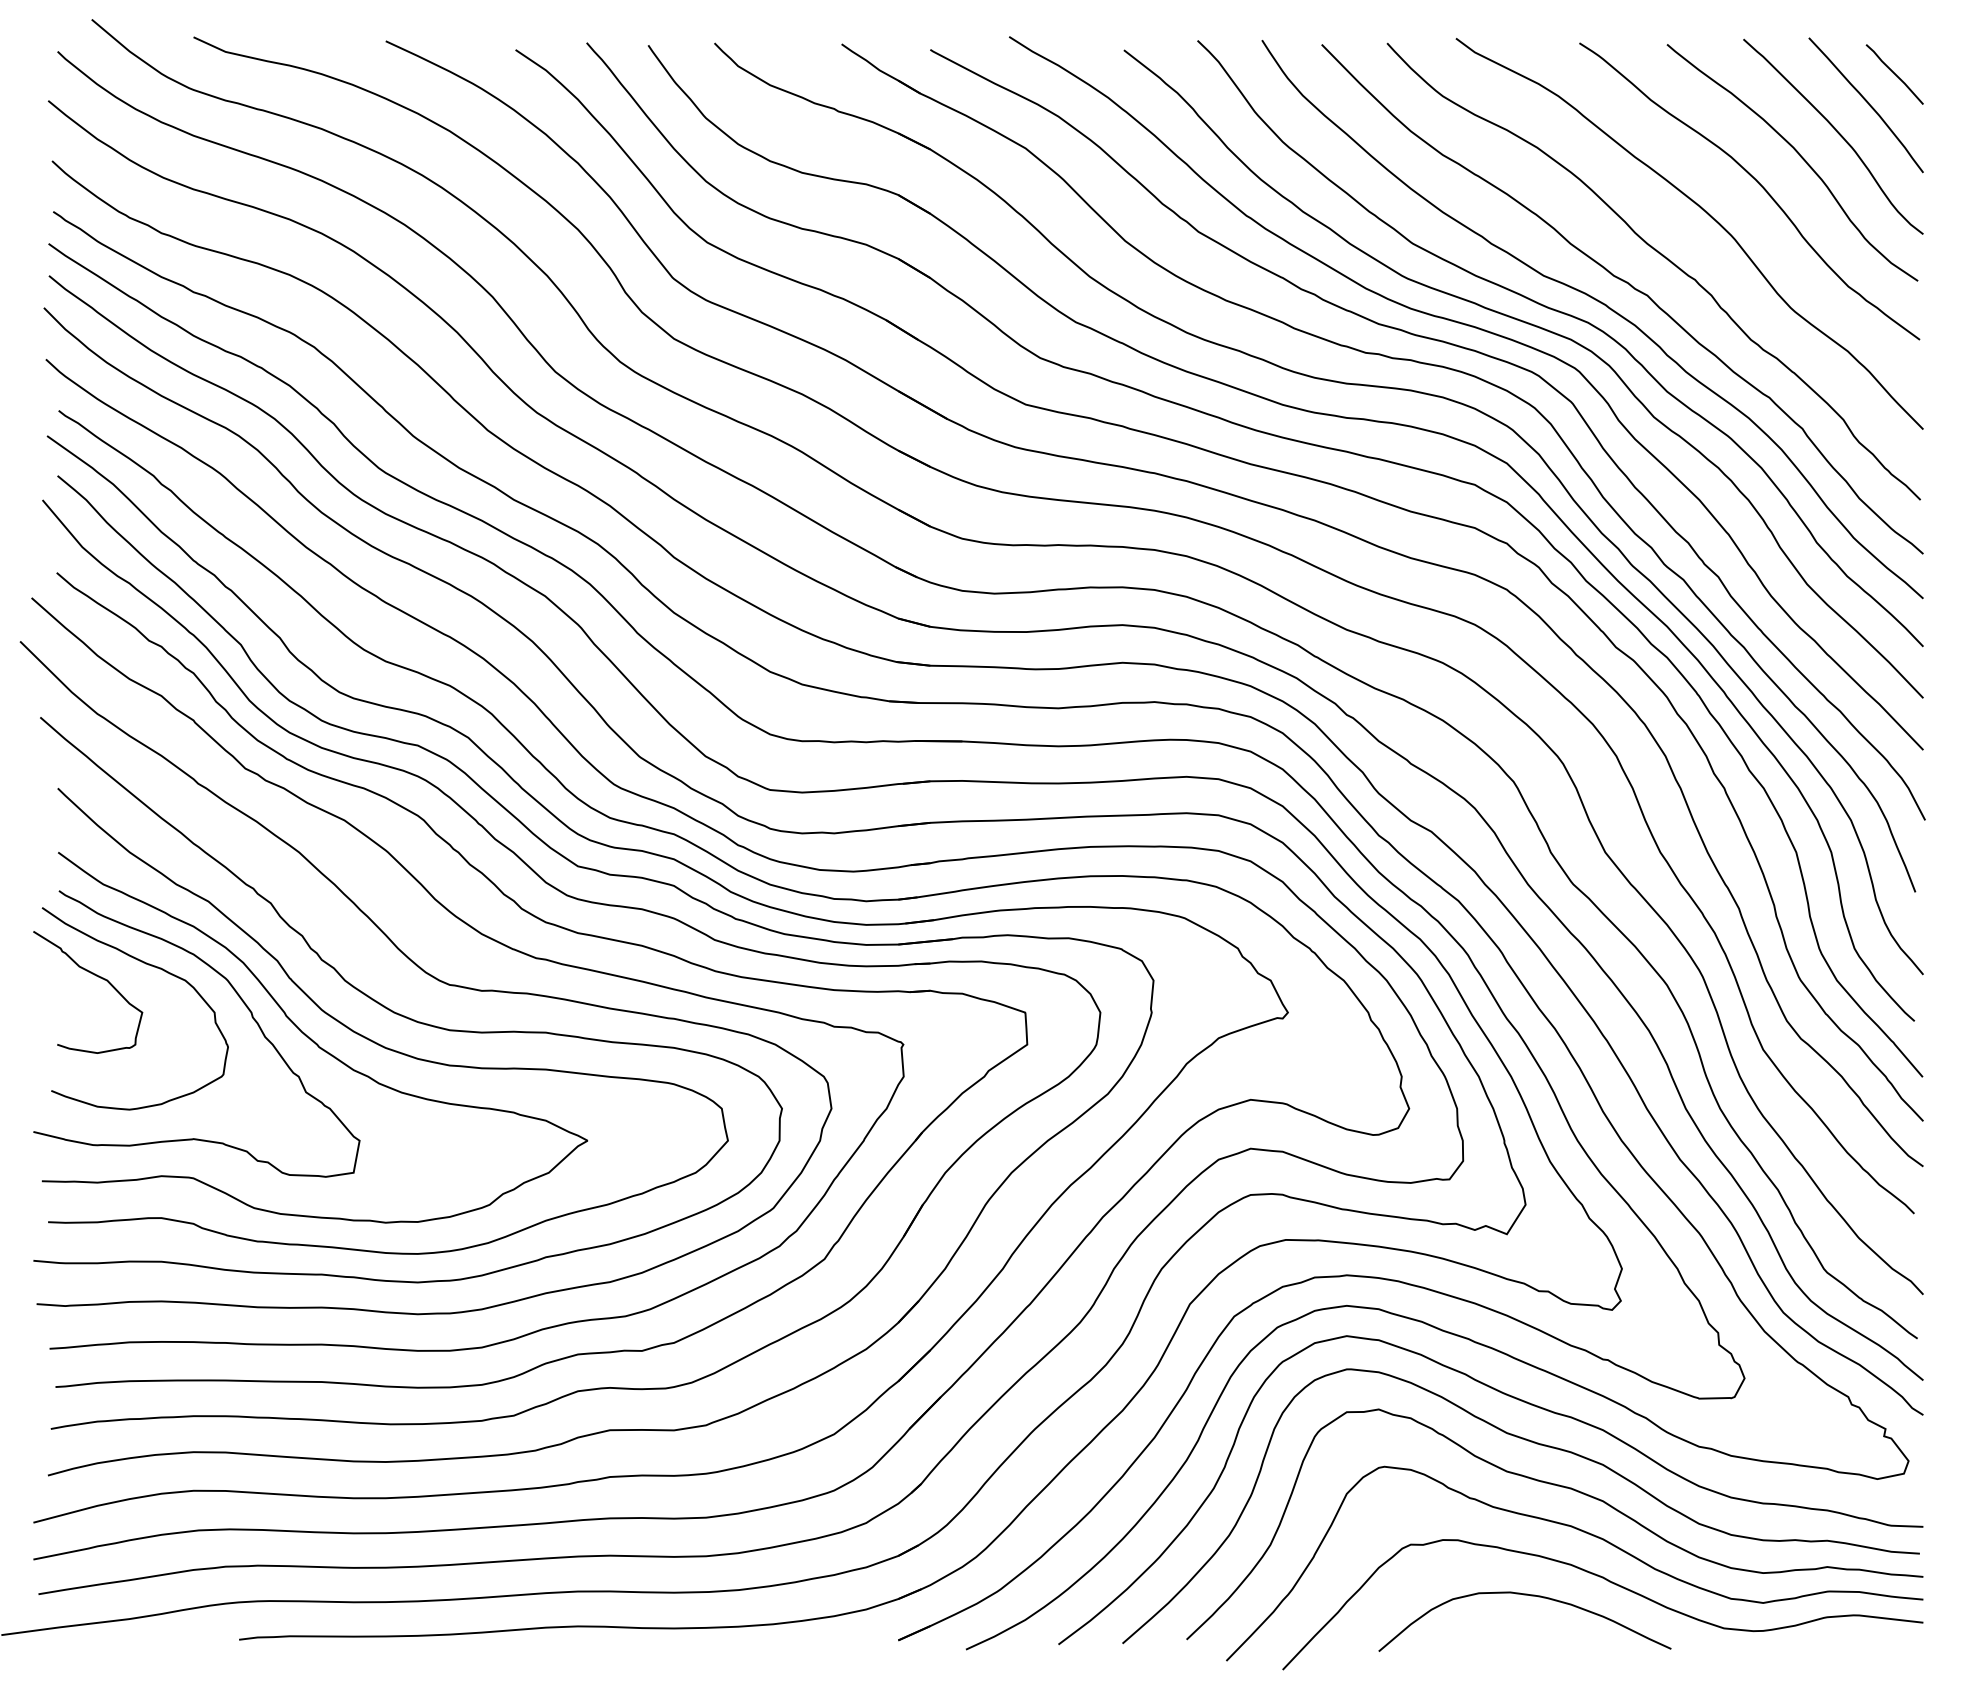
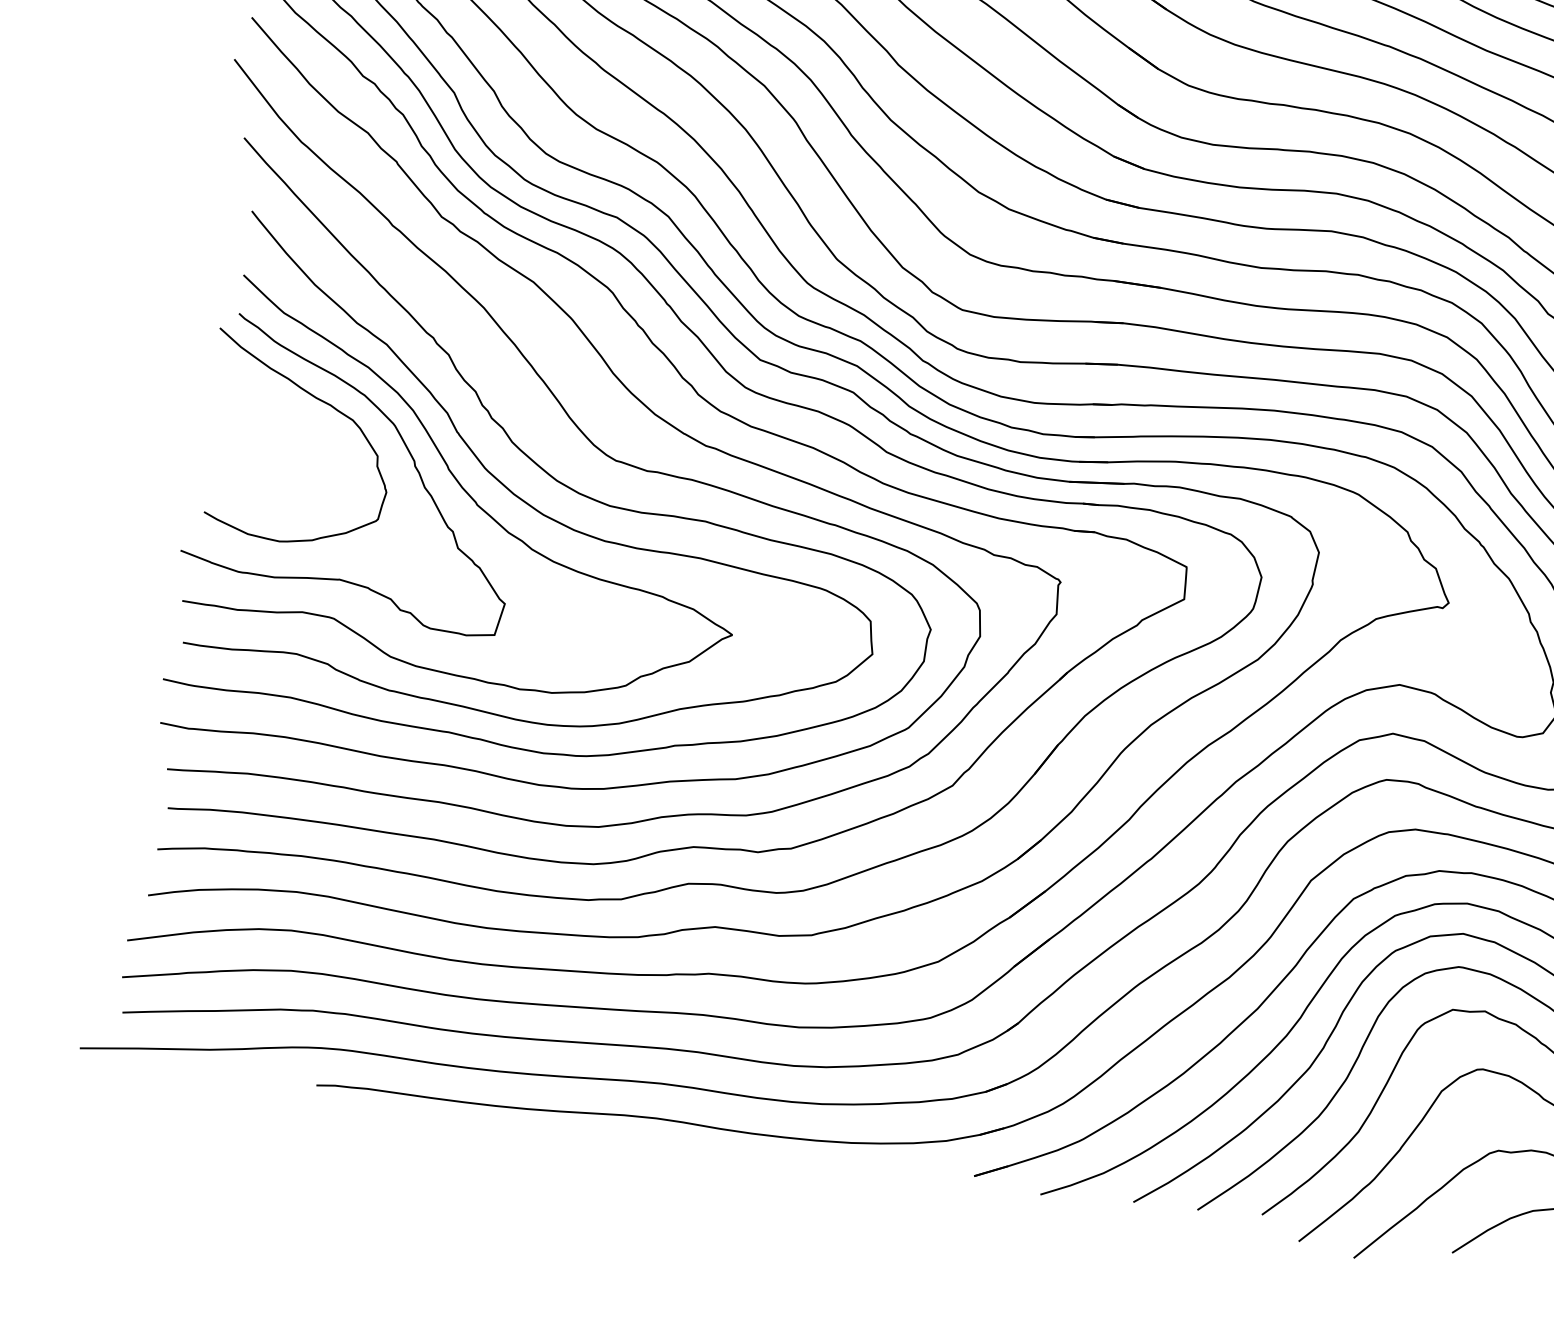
curve: (96, 976) -> (264, 404), removed

